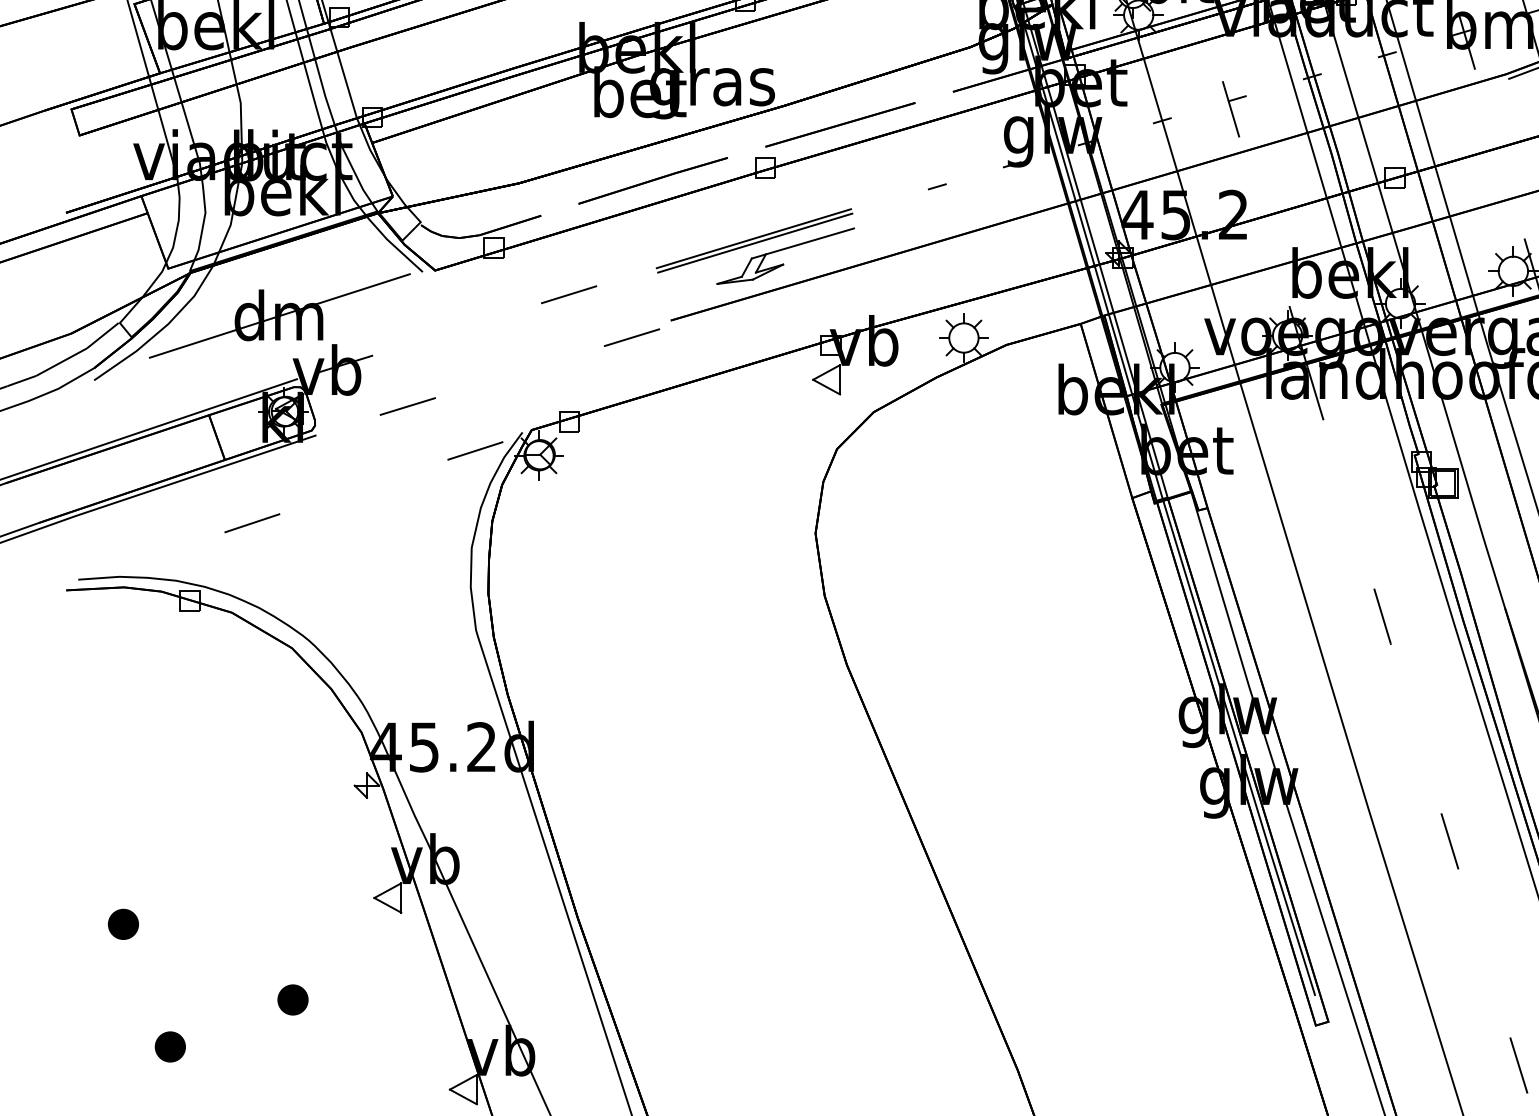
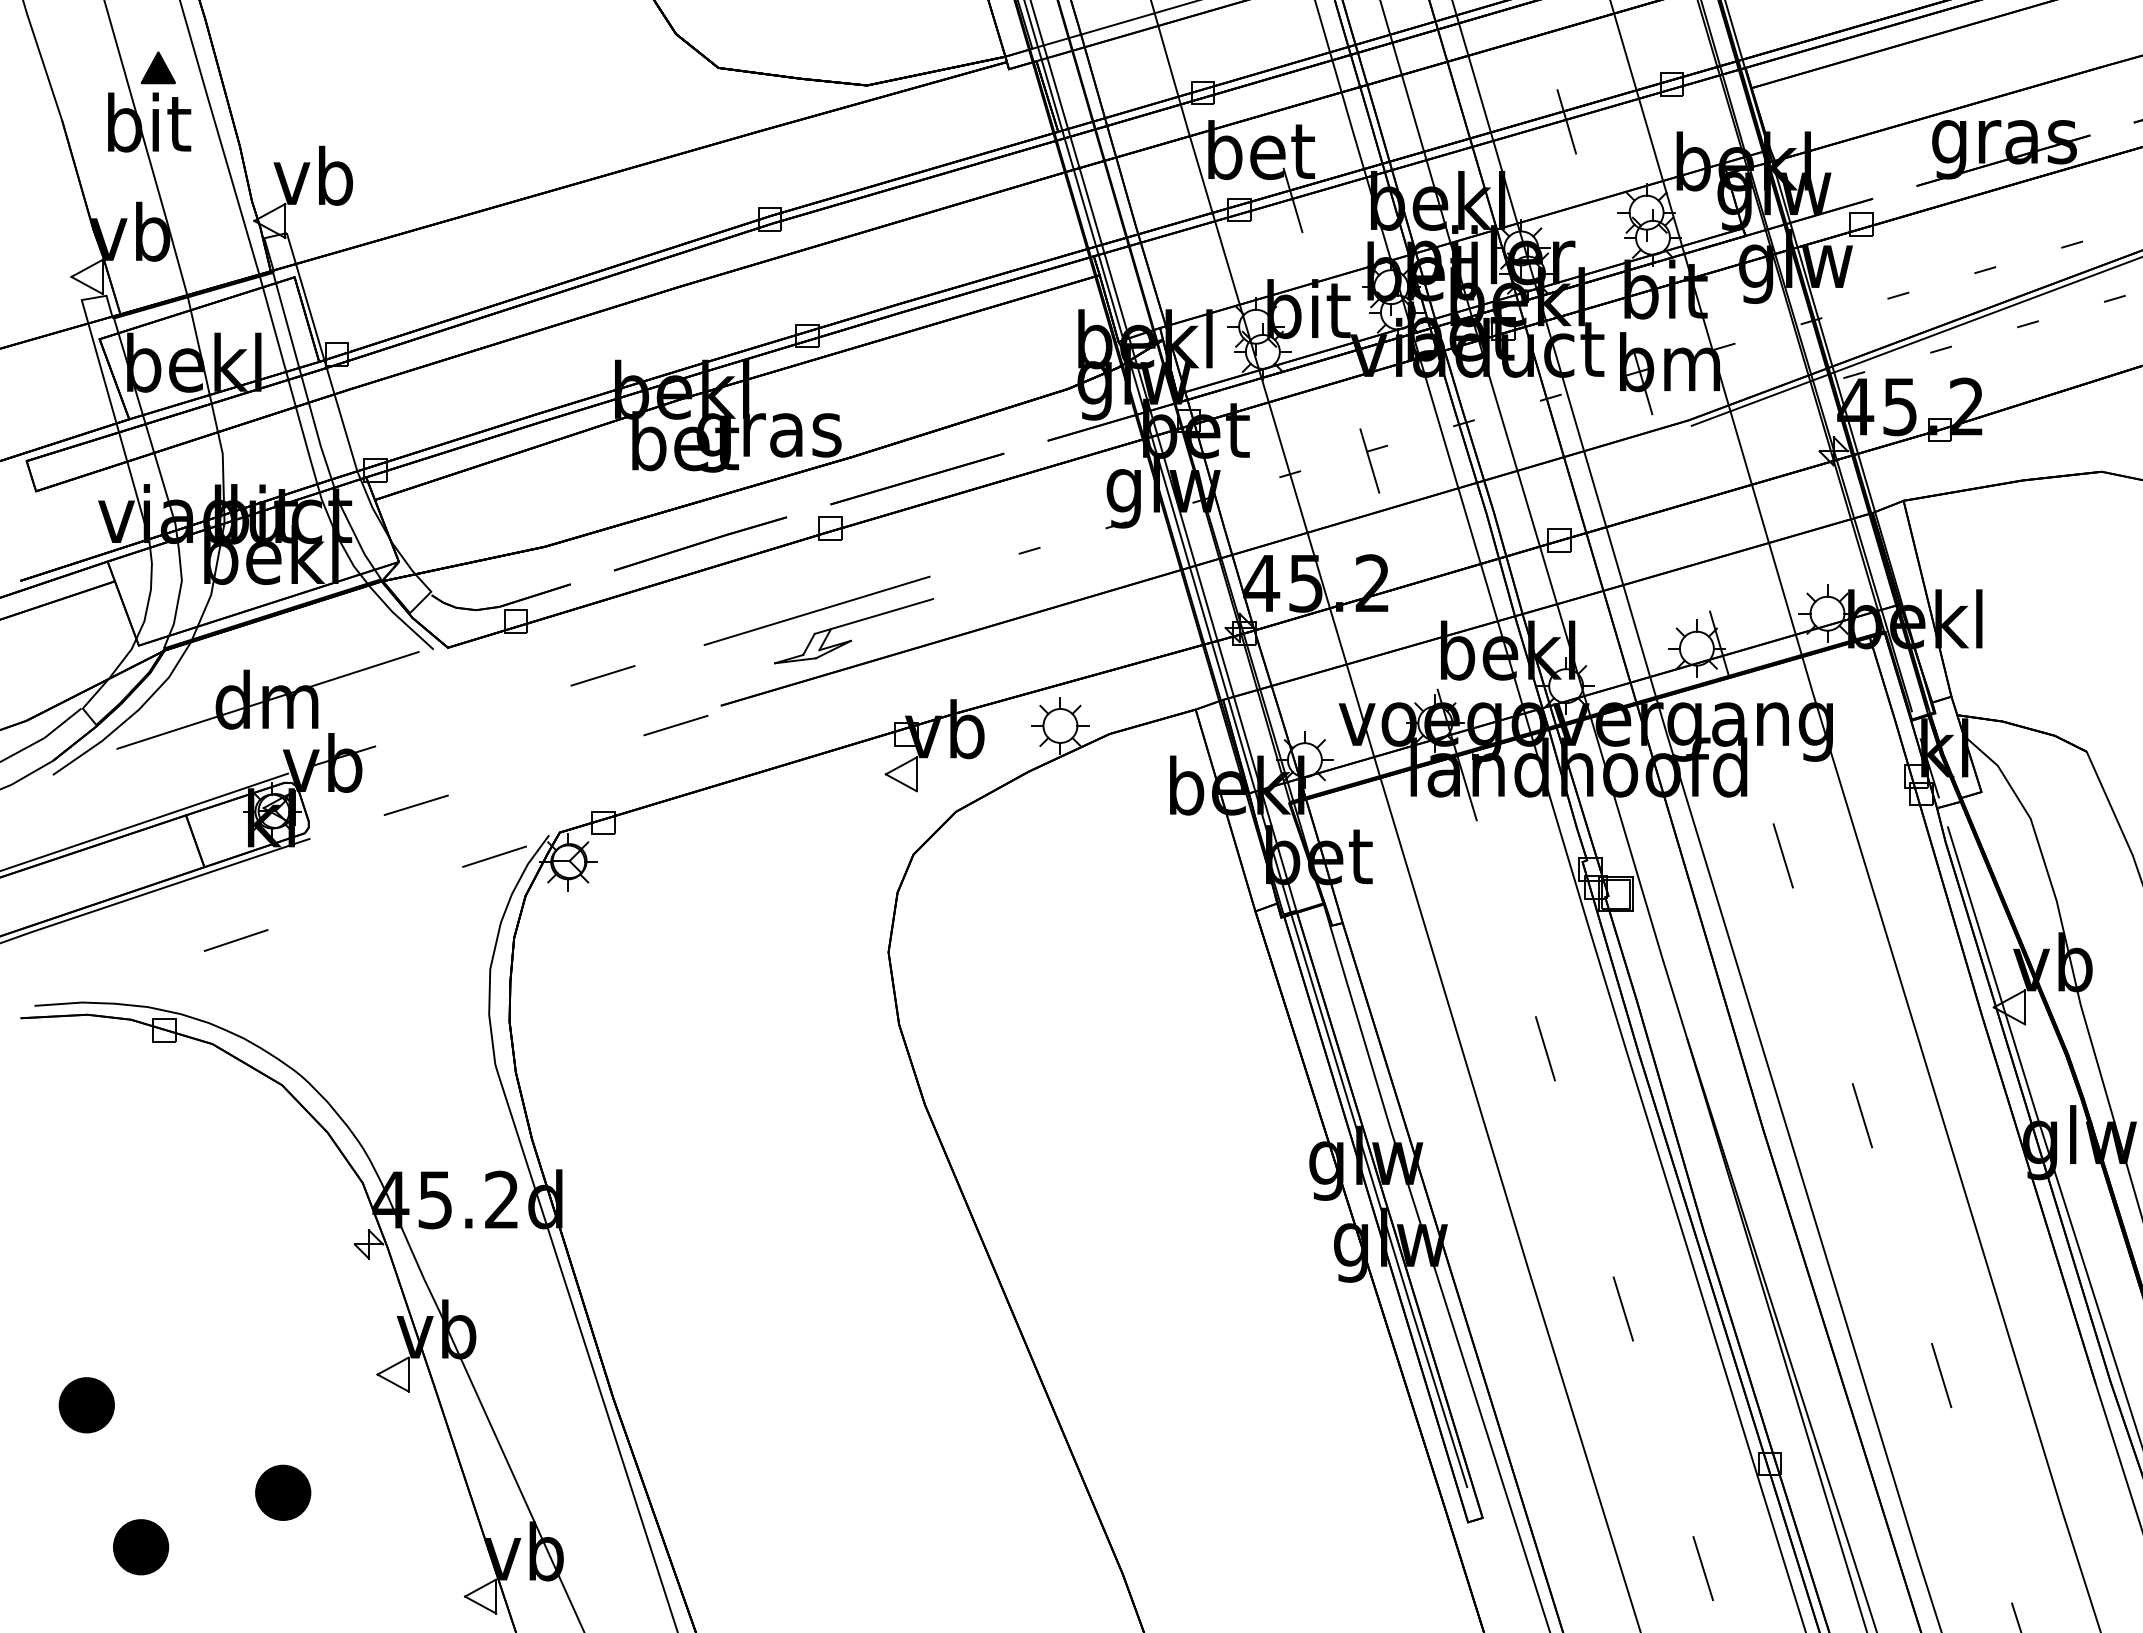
line: (755, 242) -> (818, 615), removed
part: (123, 923) -> (86, 1404), size x1.6
part: (293, 999) -> (283, 1492), size x1.6
part: (170, 1046) -> (141, 1546), size x1.6

